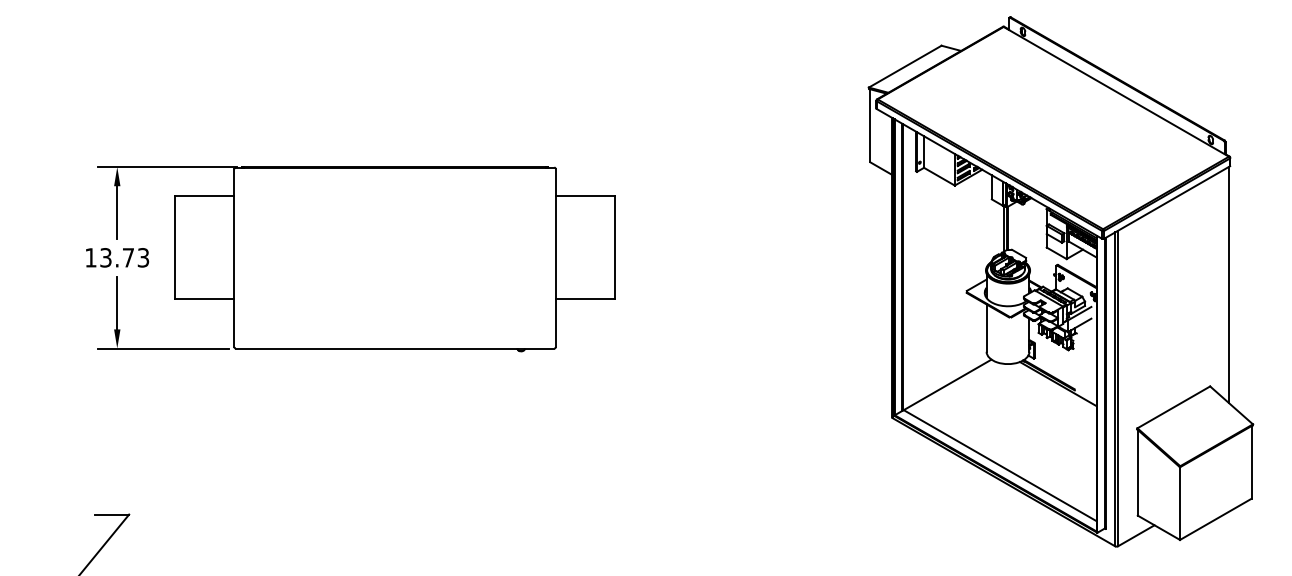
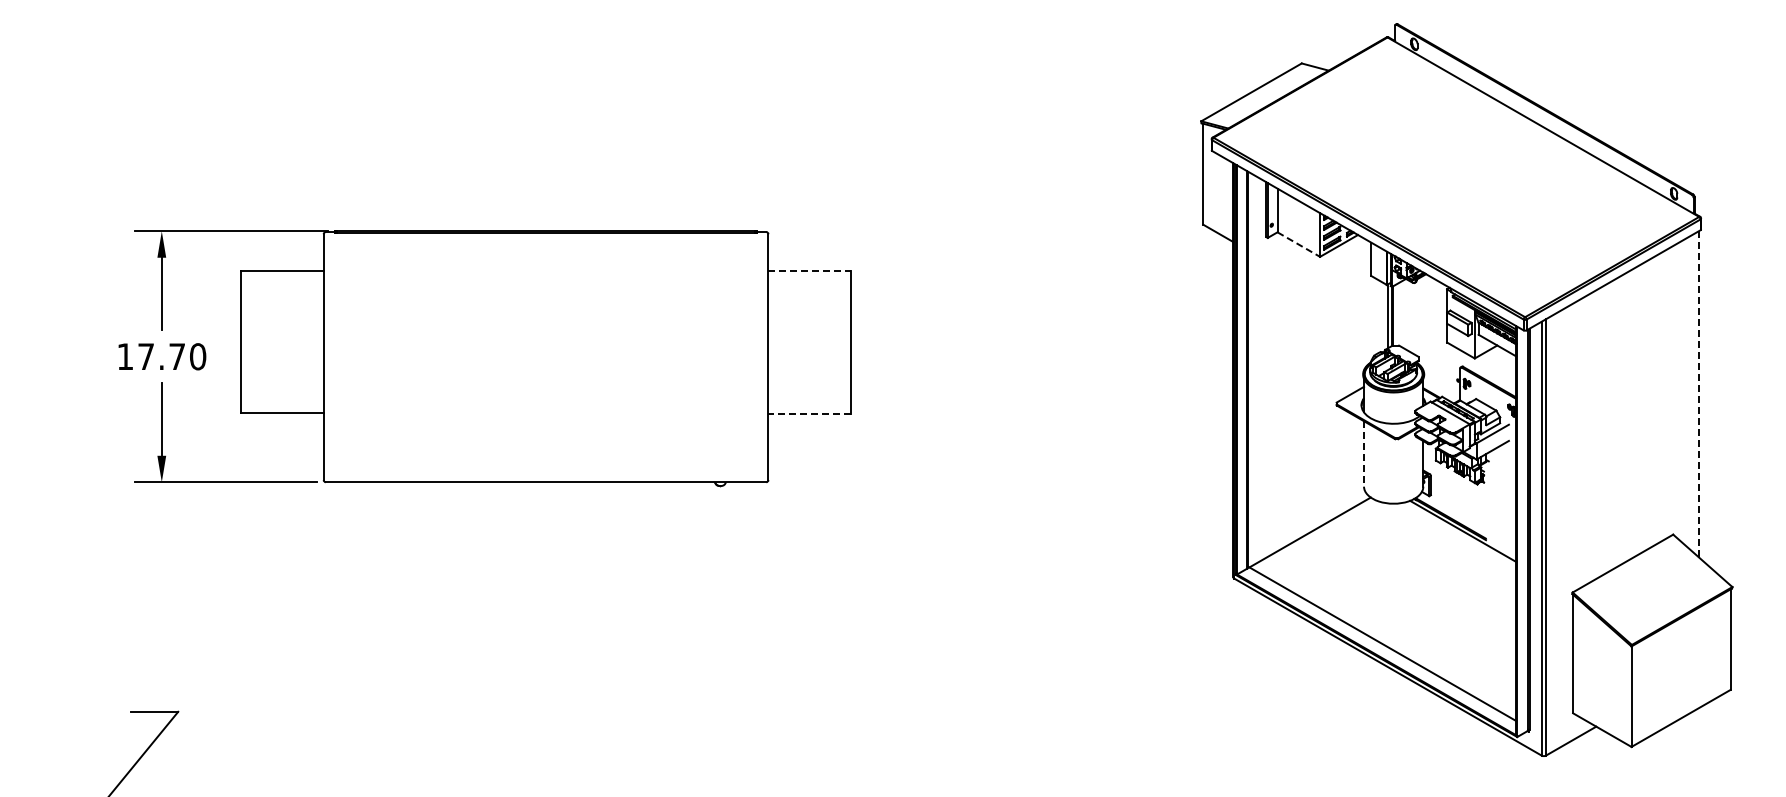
line: (939, 176) -> (1298, 244), solid -> dashed
line: (586, 196) -> (810, 271), solid -> dashed
text: (125, 257) -> (172, 356), 13.73 -> 17.70
line: (1229, 285) -> (1699, 394), solid -> dashed
line: (585, 298) -> (809, 413), solid -> dashed
line: (986, 327) -> (1364, 453), solid -> dashed

